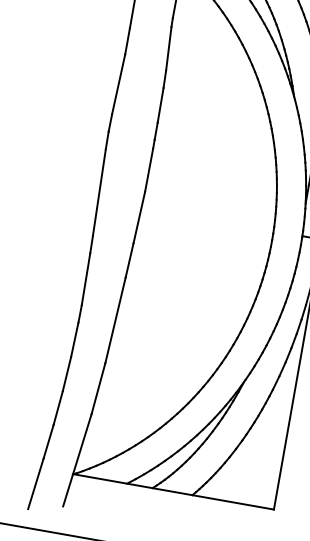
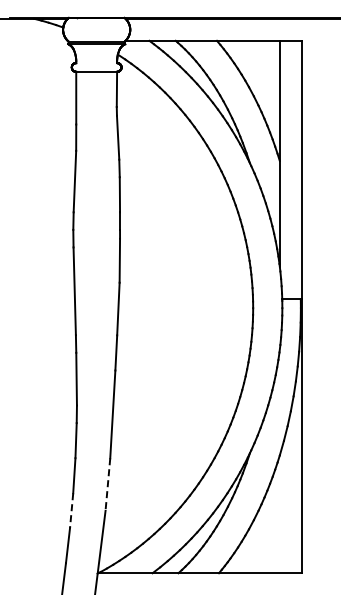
line: (97, 389) -> (107, 485), solid -> dashed
line: (58, 407) -> (71, 510), solid -> dashed

